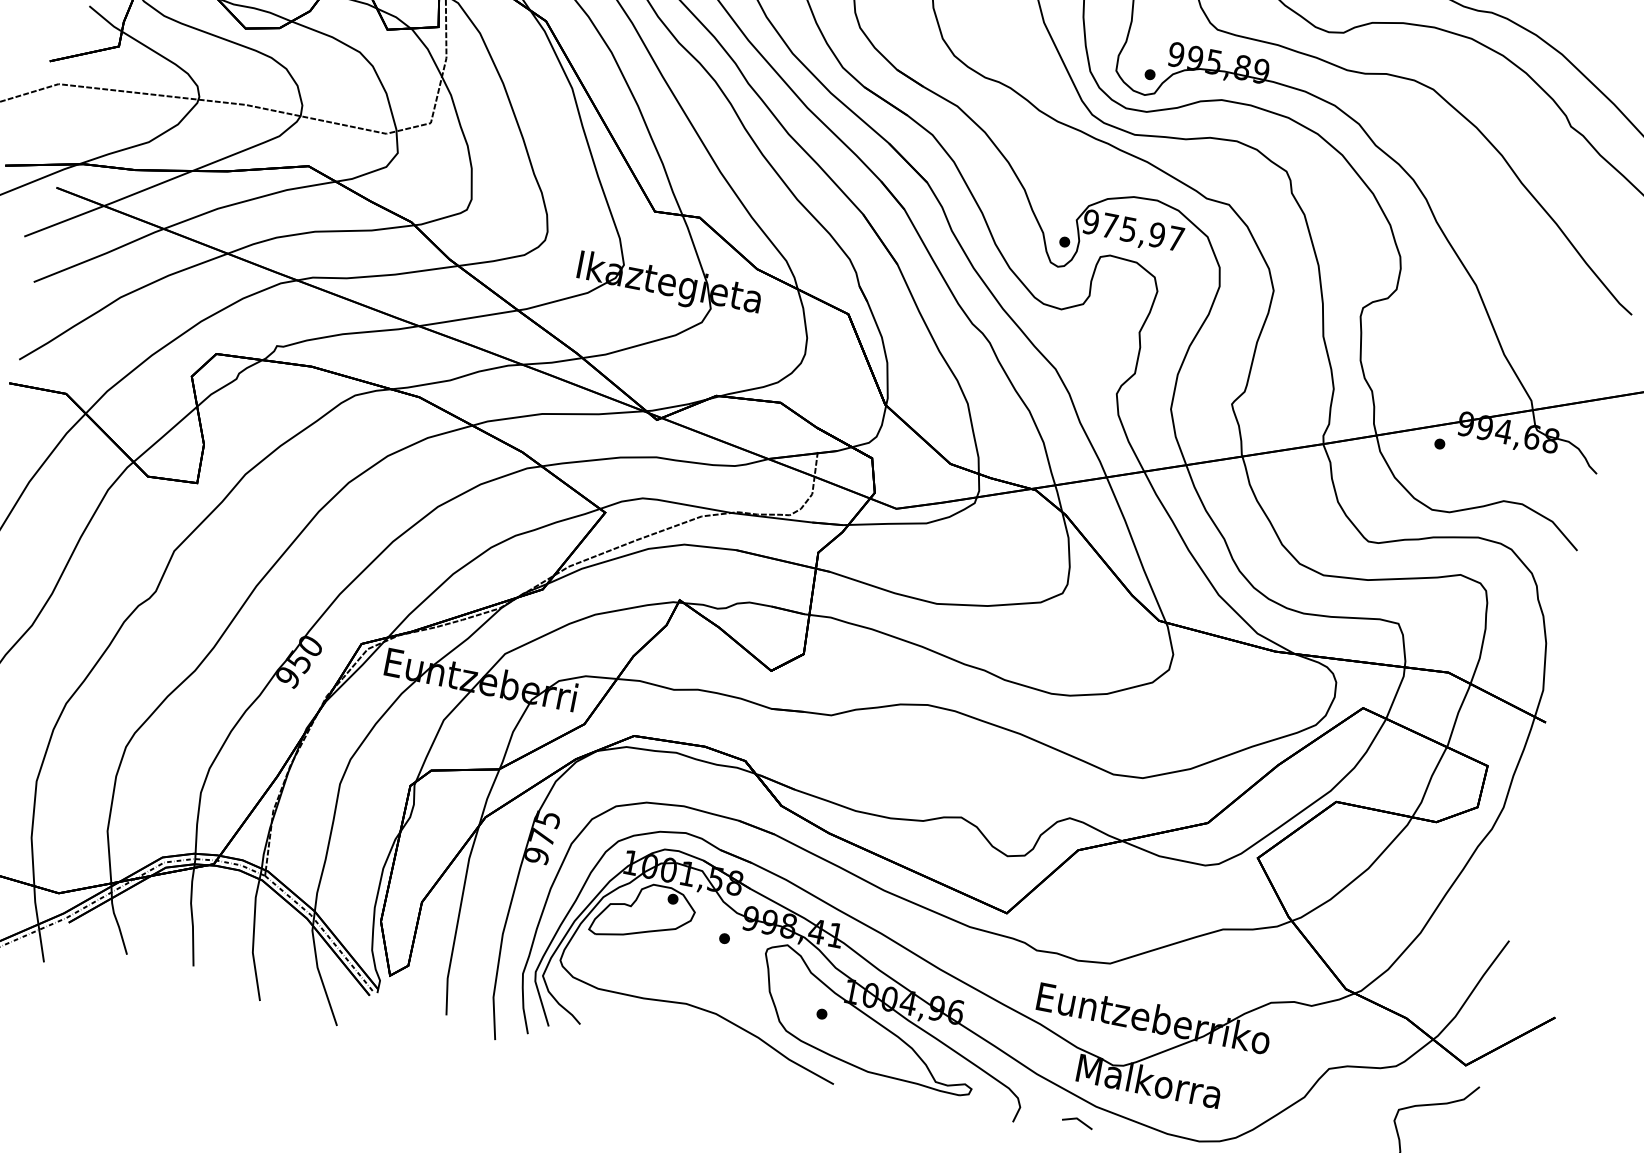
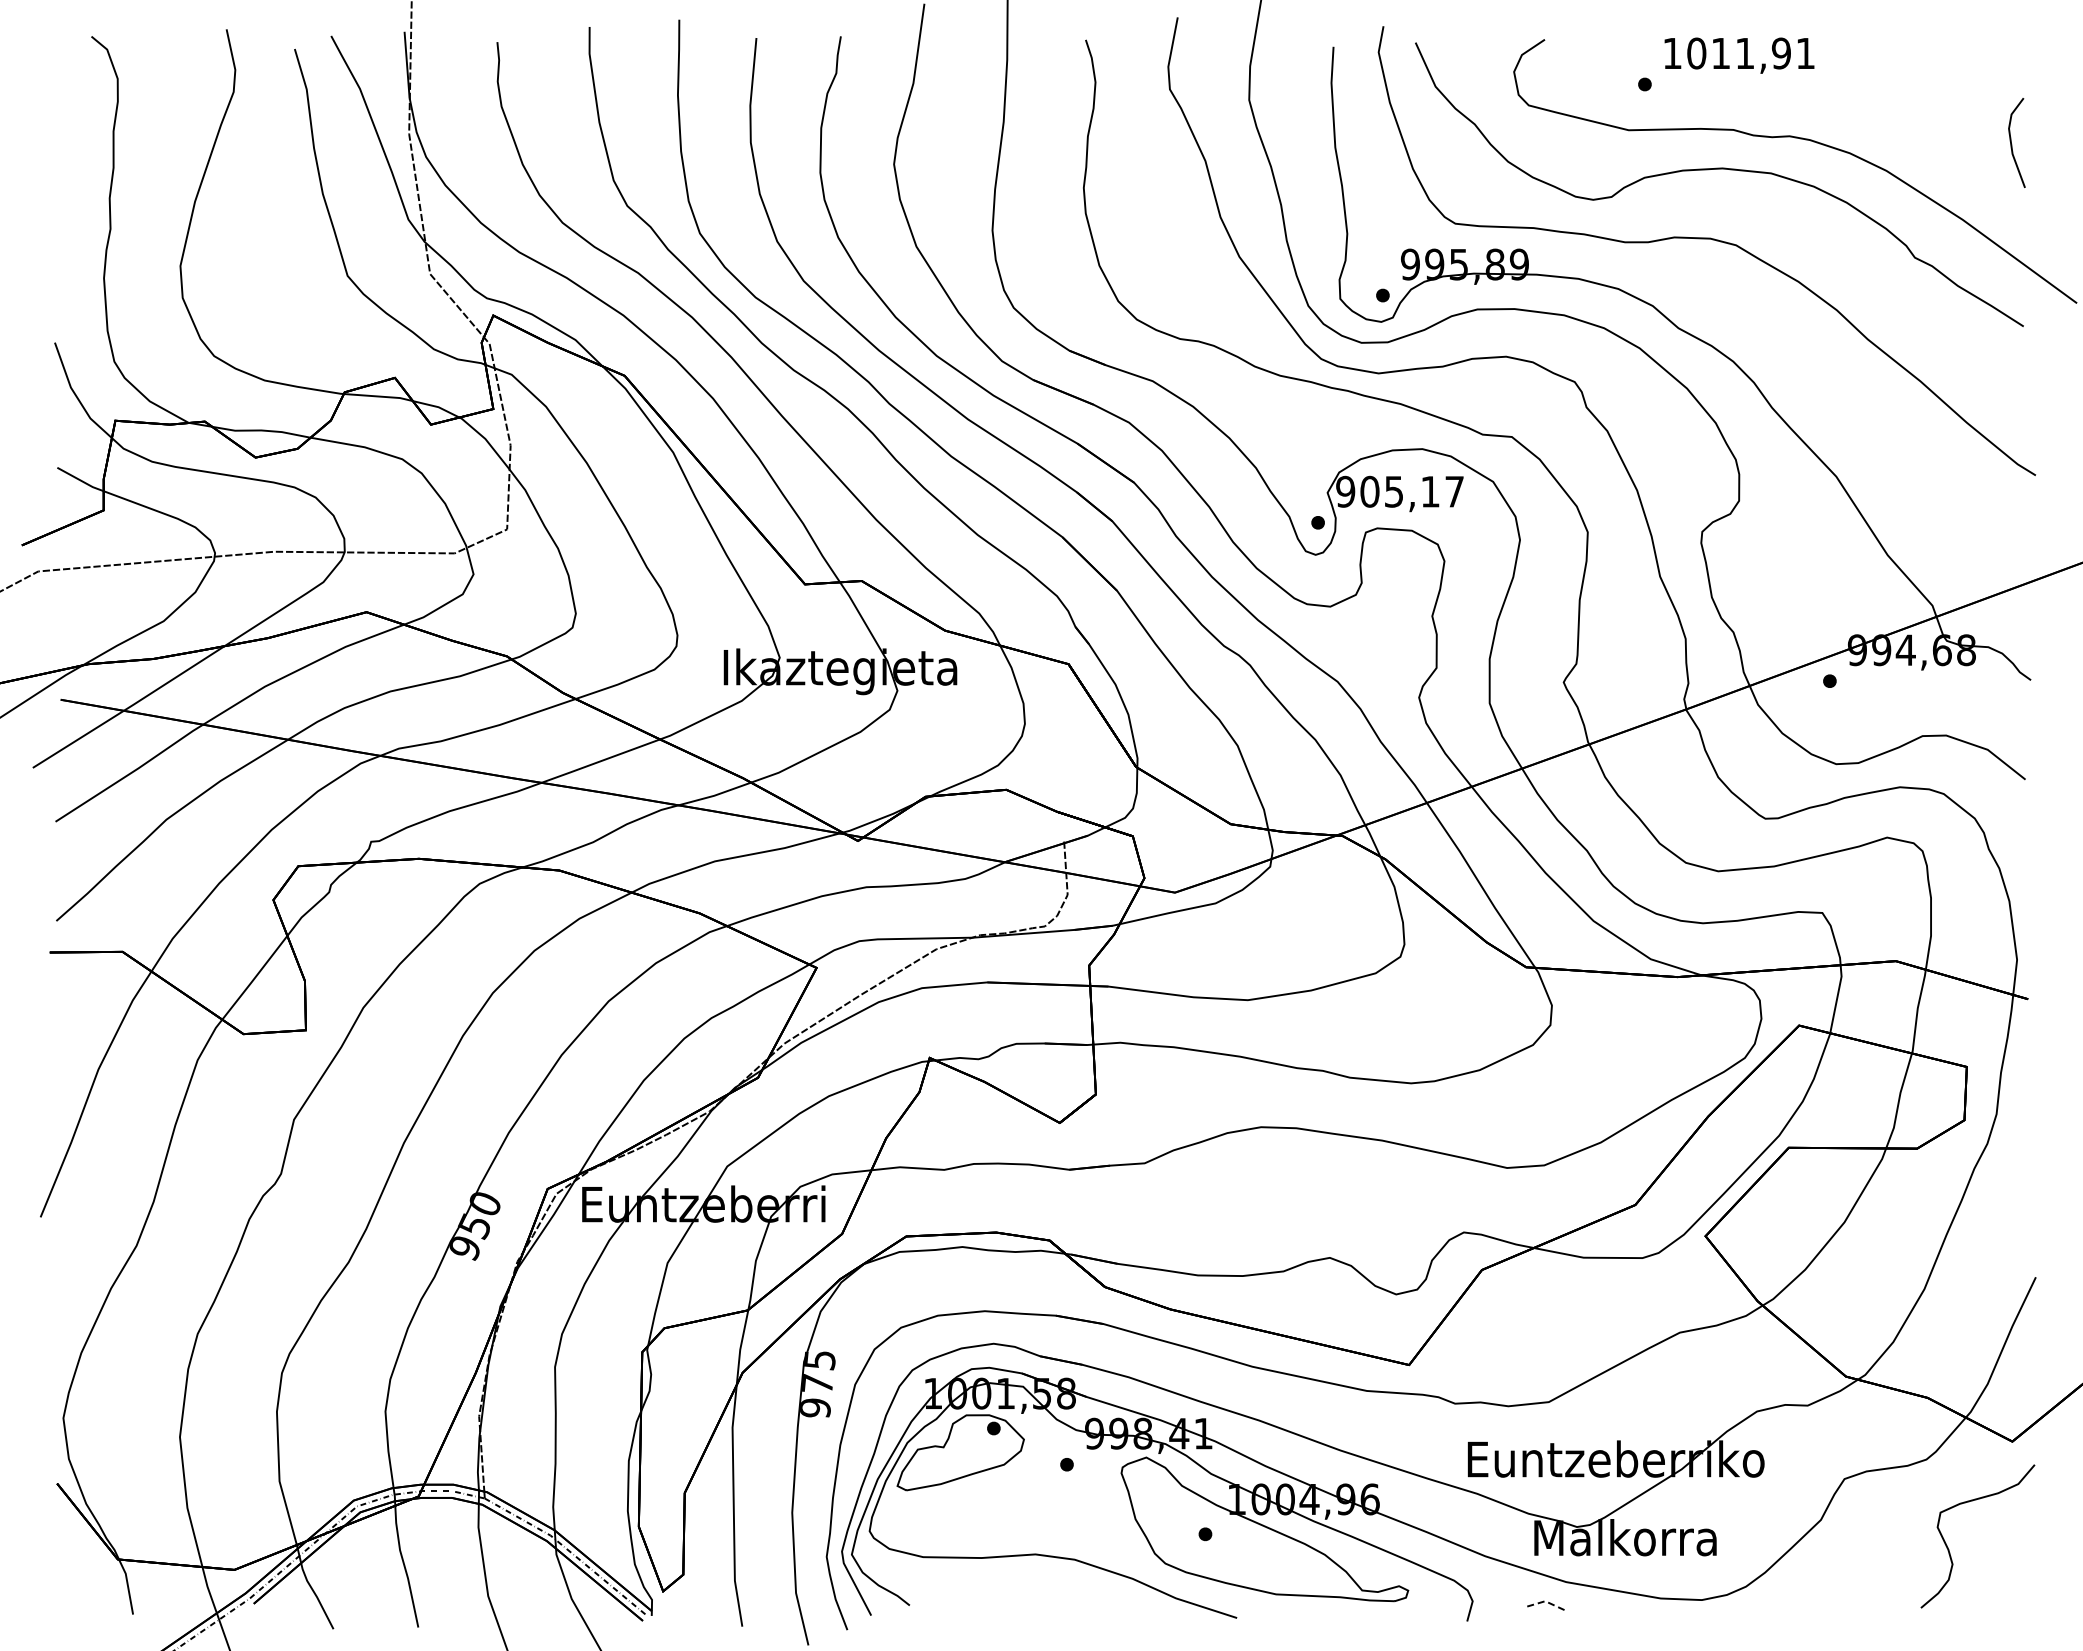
text: (1133, 230) -> (1399, 491), 975,97 -> 905,17
line: (1078, 1119) -> (1547, 1602), solid -> dashed

